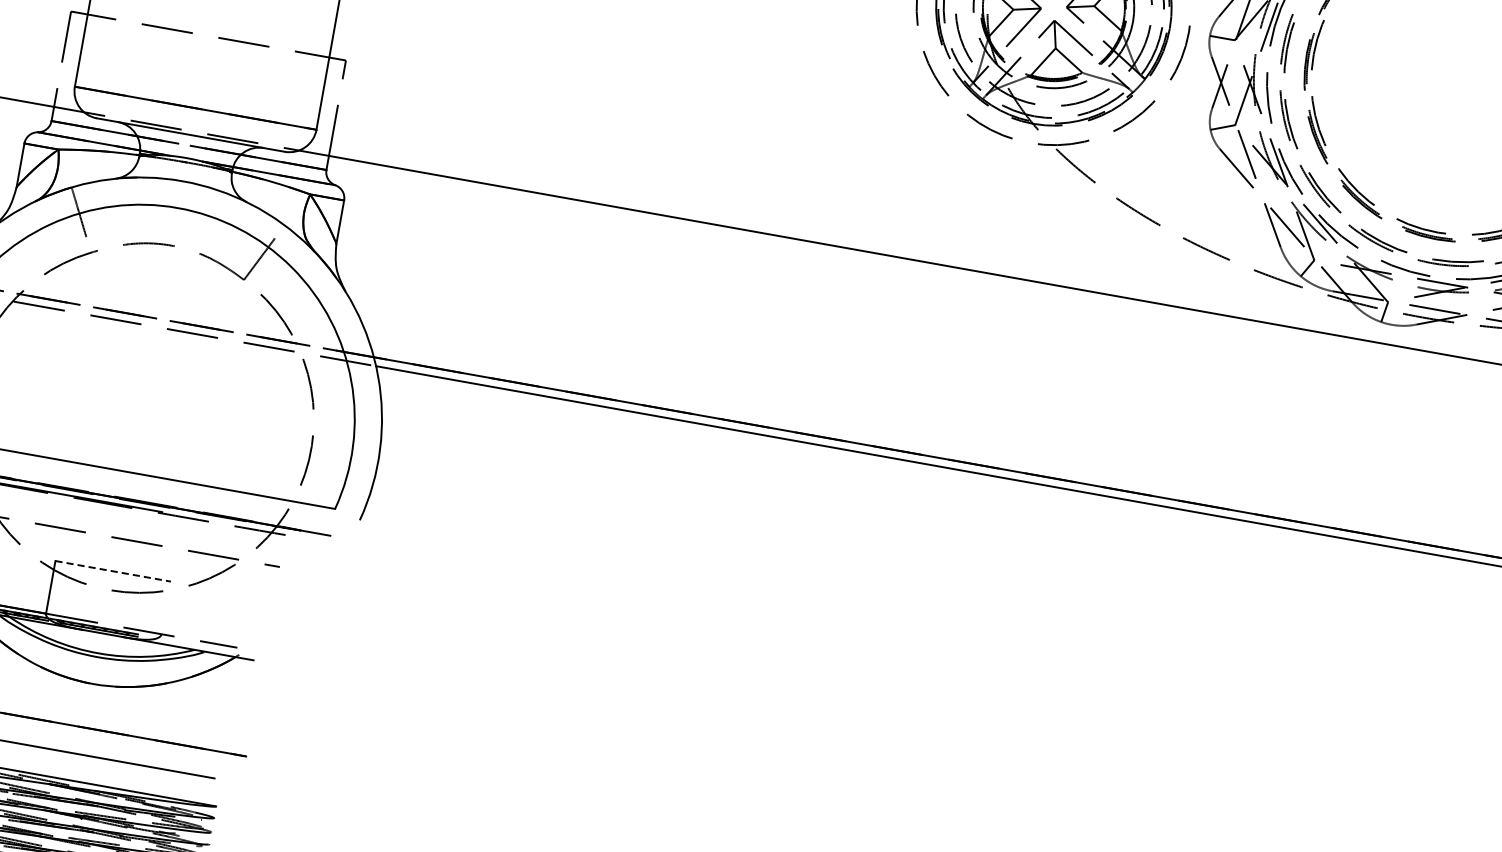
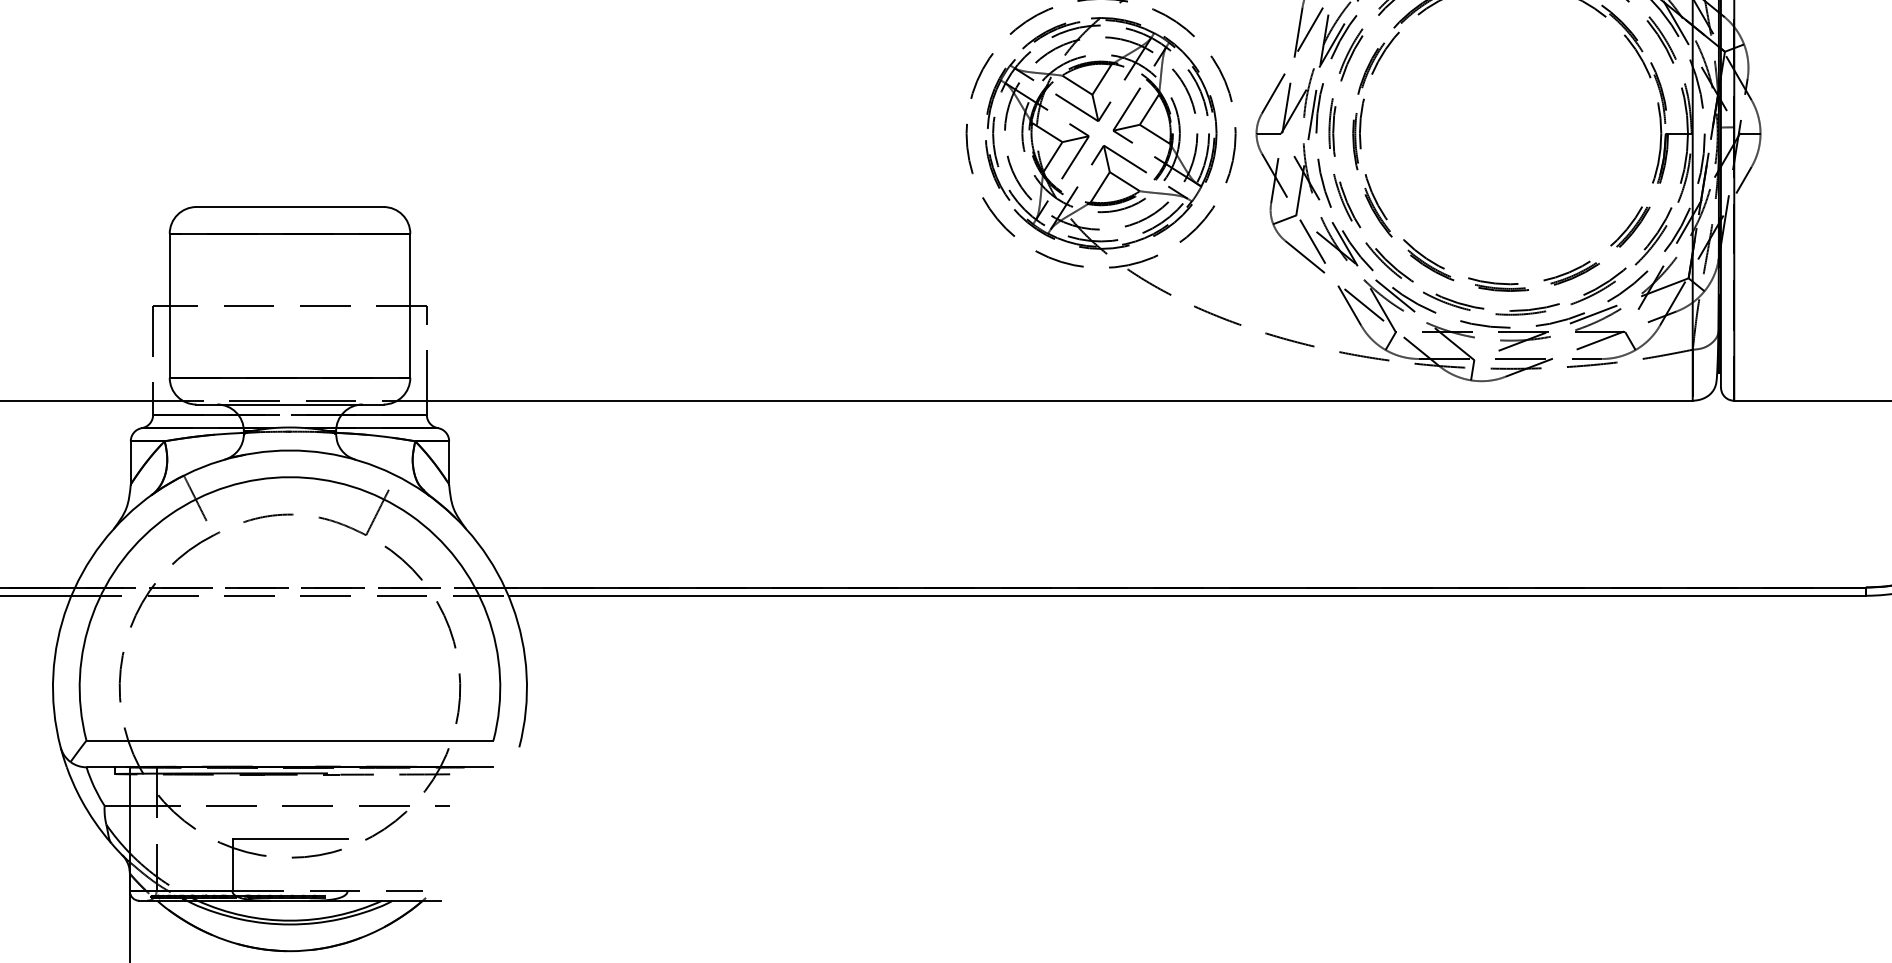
line: (113, 570) -> (290, 838), dashed -> solid

